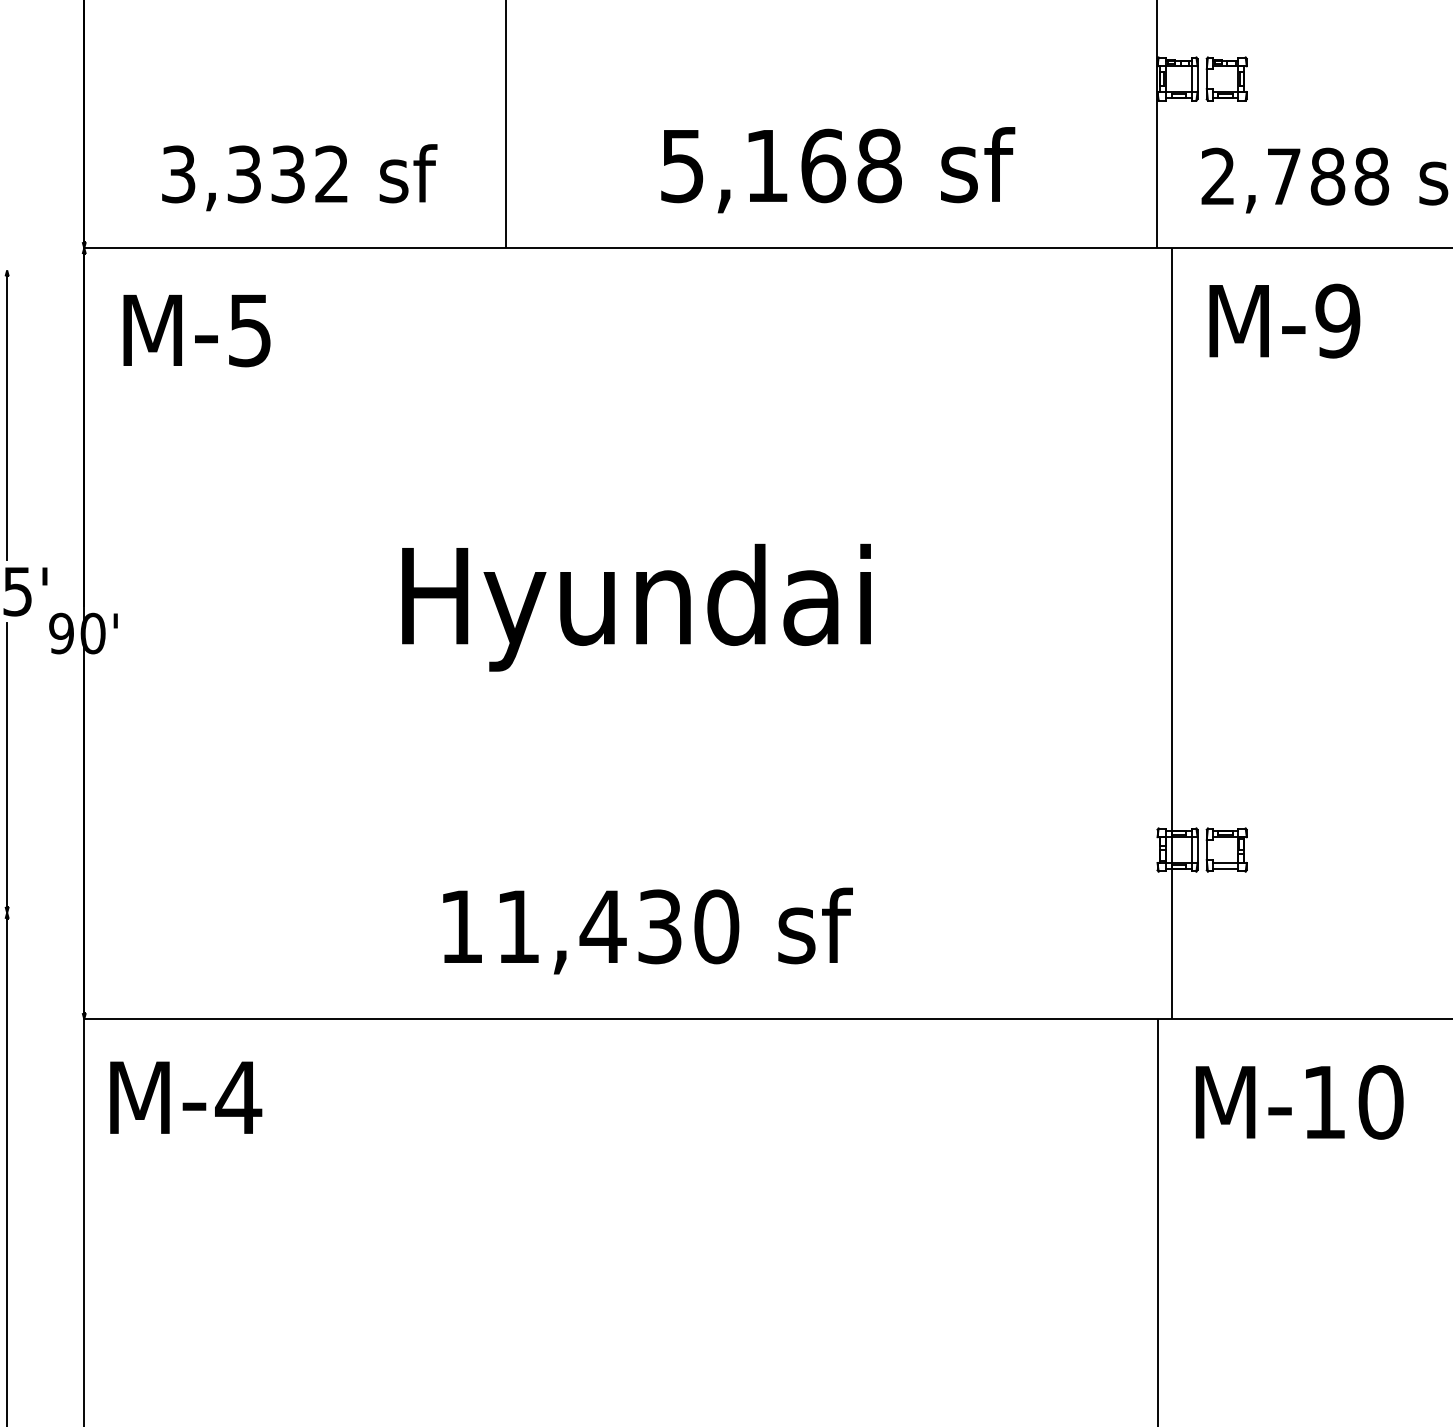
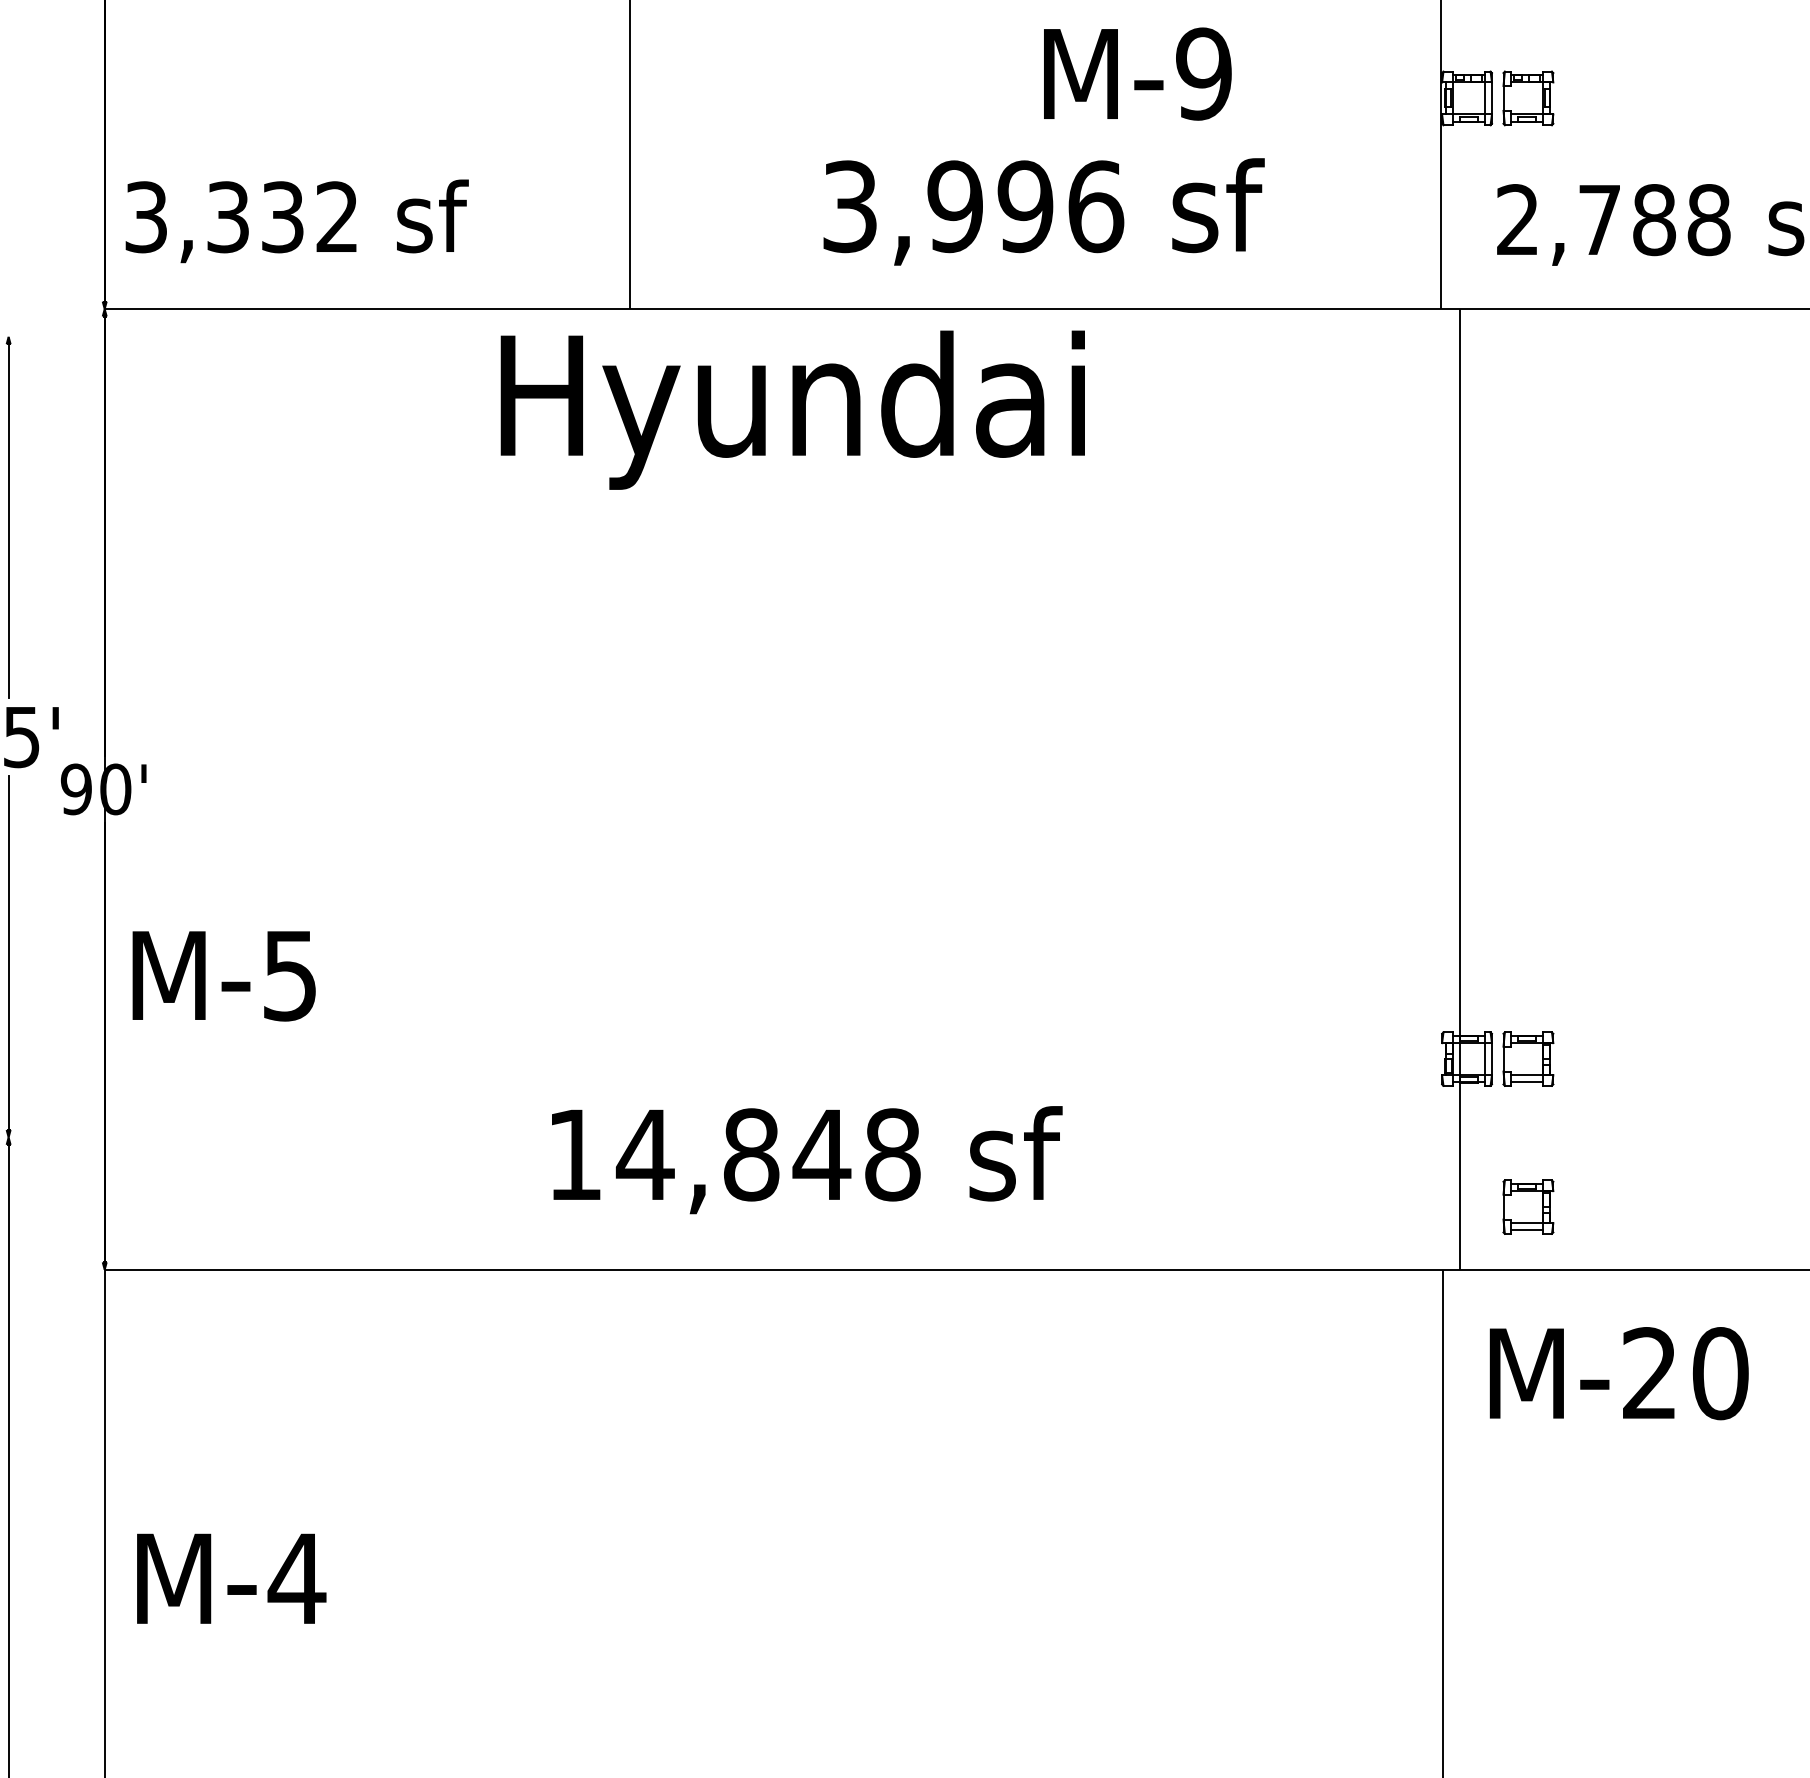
text: (781, 165) -> (973, 206), 5,168 -> 3,996
text: (299, 177) -> (296, 221), moved
text: (1284, 320) -> (1137, 73), moved
text: (196, 331) -> (223, 976), moved
text: (636, 607) -> (792, 409), moved
text: (616, 926) -> (767, 1154), 11,430 -> 14,848
part: (1226, 968) -> (1528, 1206), added
text: (186, 1097) -> (231, 1578), moved
text: (1323, 1101) -> (1649, 1372), M-10 -> M-20

